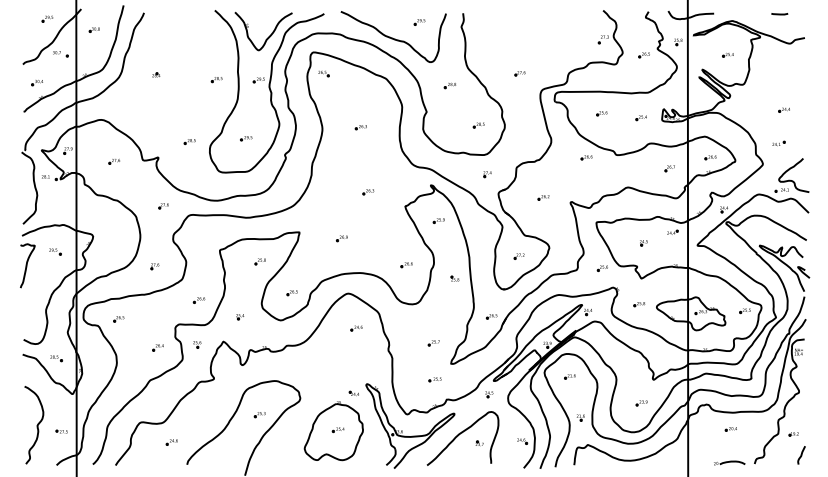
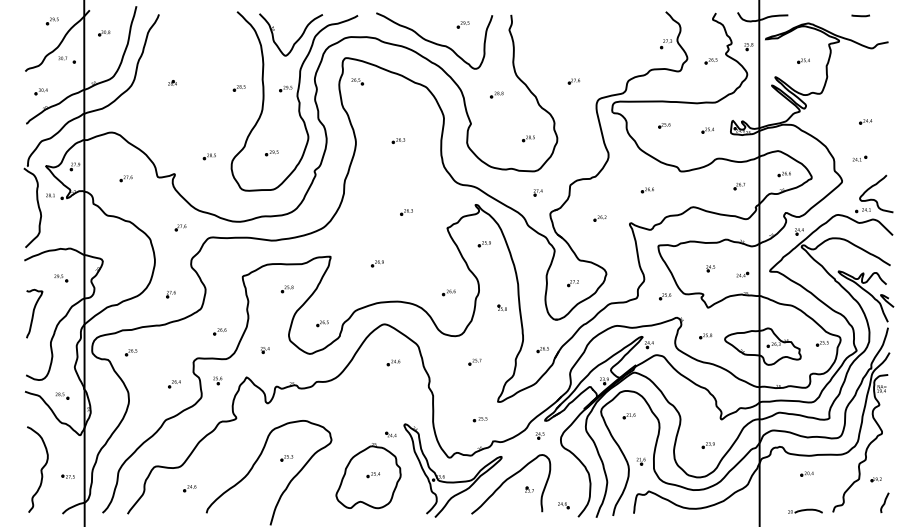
part: (585, 157) -> (646, 190), moved
part: (672, 232) -> (742, 274), moved
curve: (27, 265) -> (34, 313), moved
part: (433, 342) -> (474, 361), moved
part: (522, 441) -> (563, 505), moved

